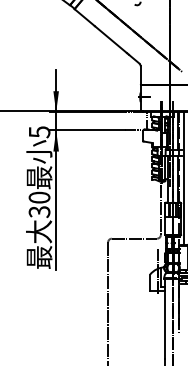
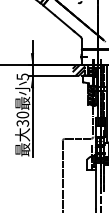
hatch: (135, 121) -> (78, 70), added

